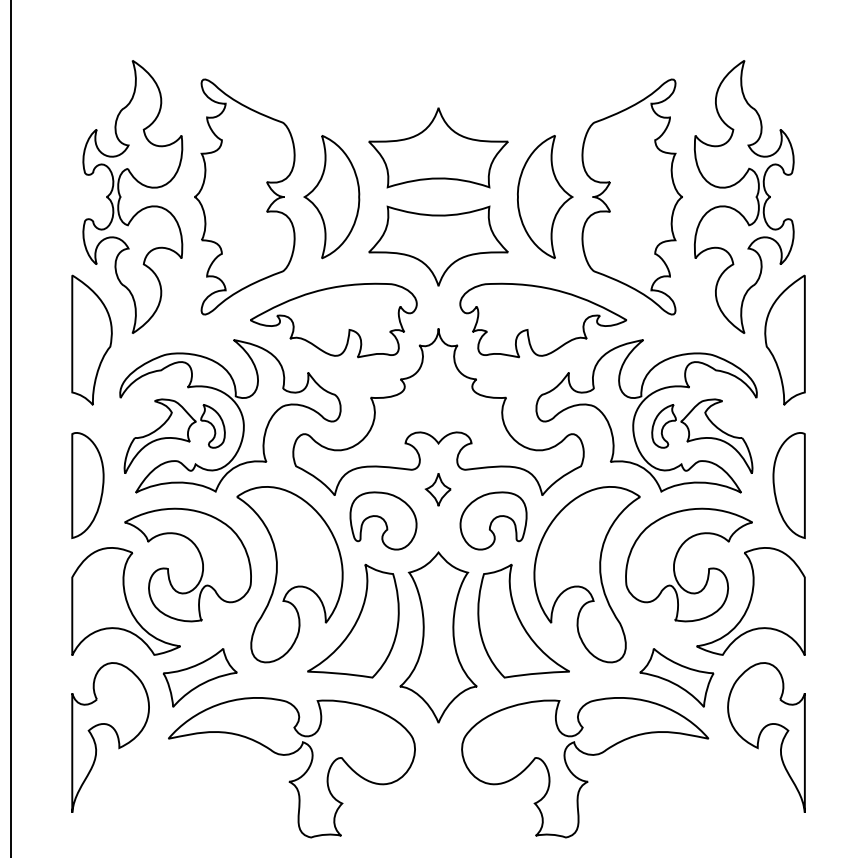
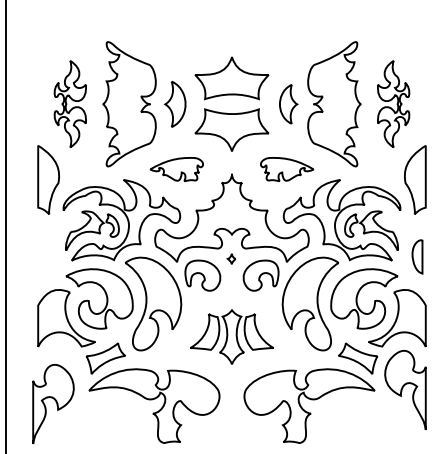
part: (133, 195) -> (70, 103), size x0.6
part: (743, 195) -> (393, 103), size x0.6
part: (329, 197) -> (174, 104), size x0.7
part: (545, 197) -> (288, 104), size x0.6
part: (333, 320) -> (176, 169), size x0.6
part: (541, 320) -> (286, 169), size x0.6
part: (87, 484) -> (46, 256), removed
part: (789, 484) -> (417, 256), size x0.6
part: (437, 488) -> (231, 258), size x0.6
part: (437, 635) -> (231, 336), size x0.6
part: (110, 736) -> (53, 403), moved

